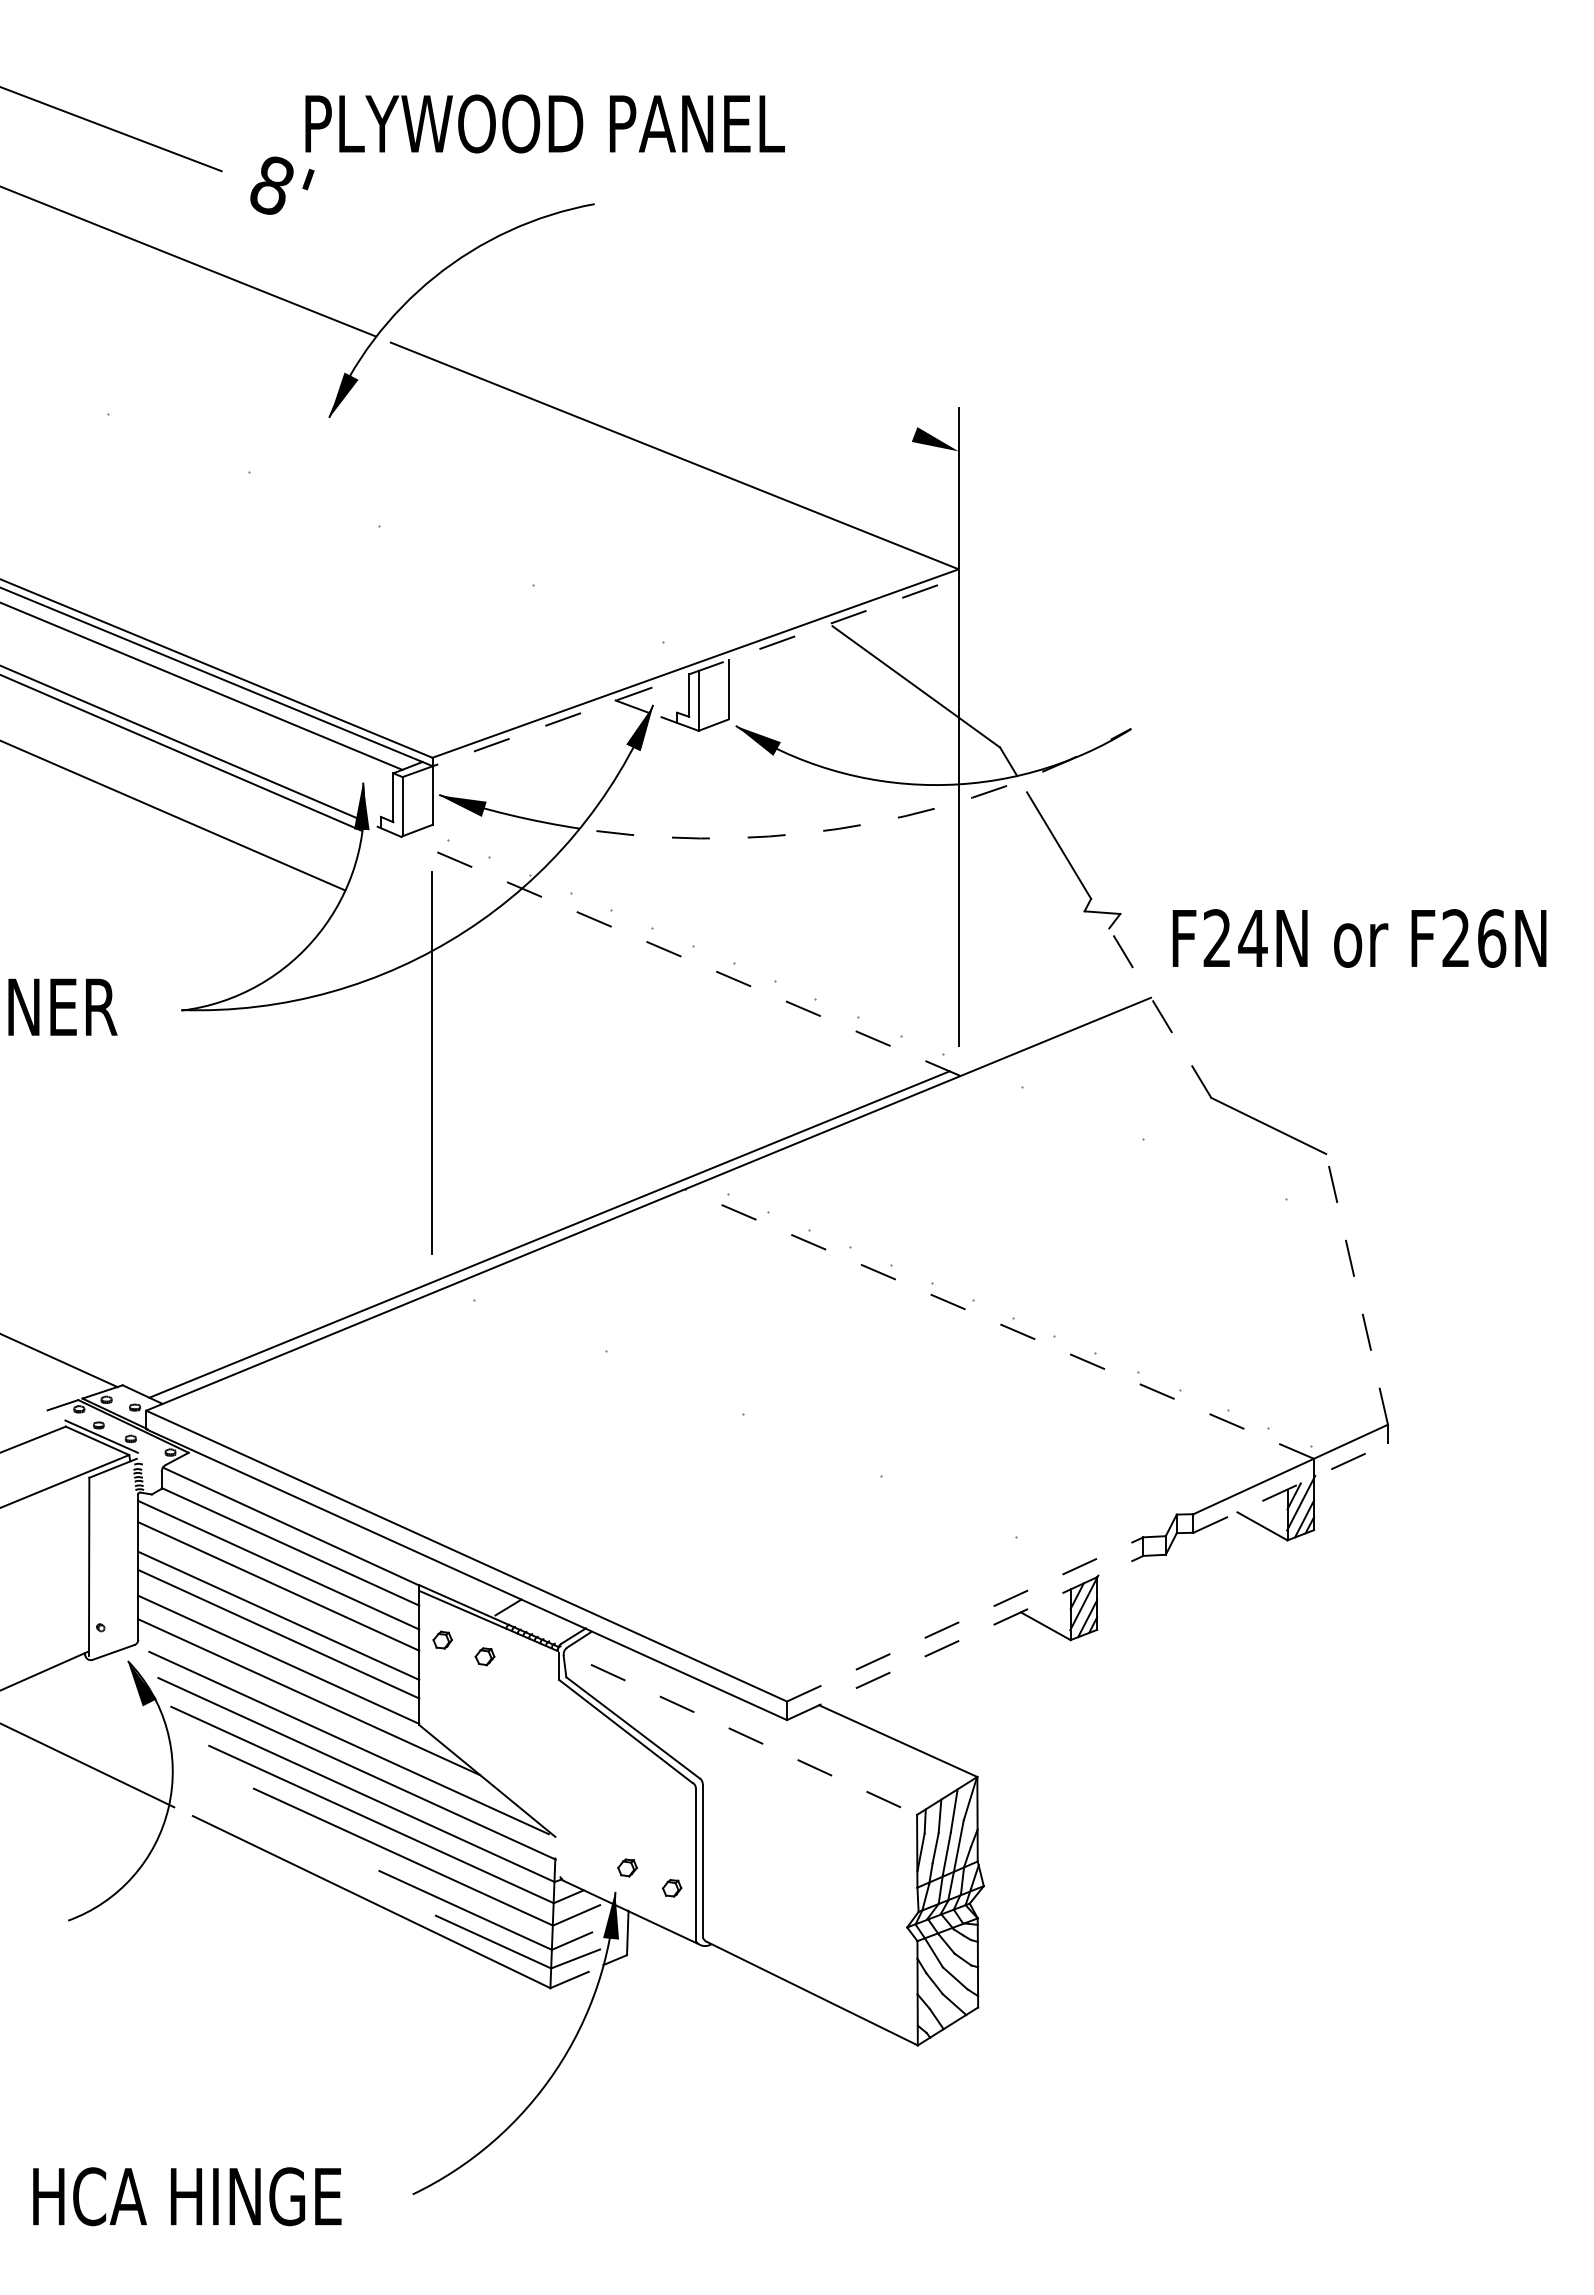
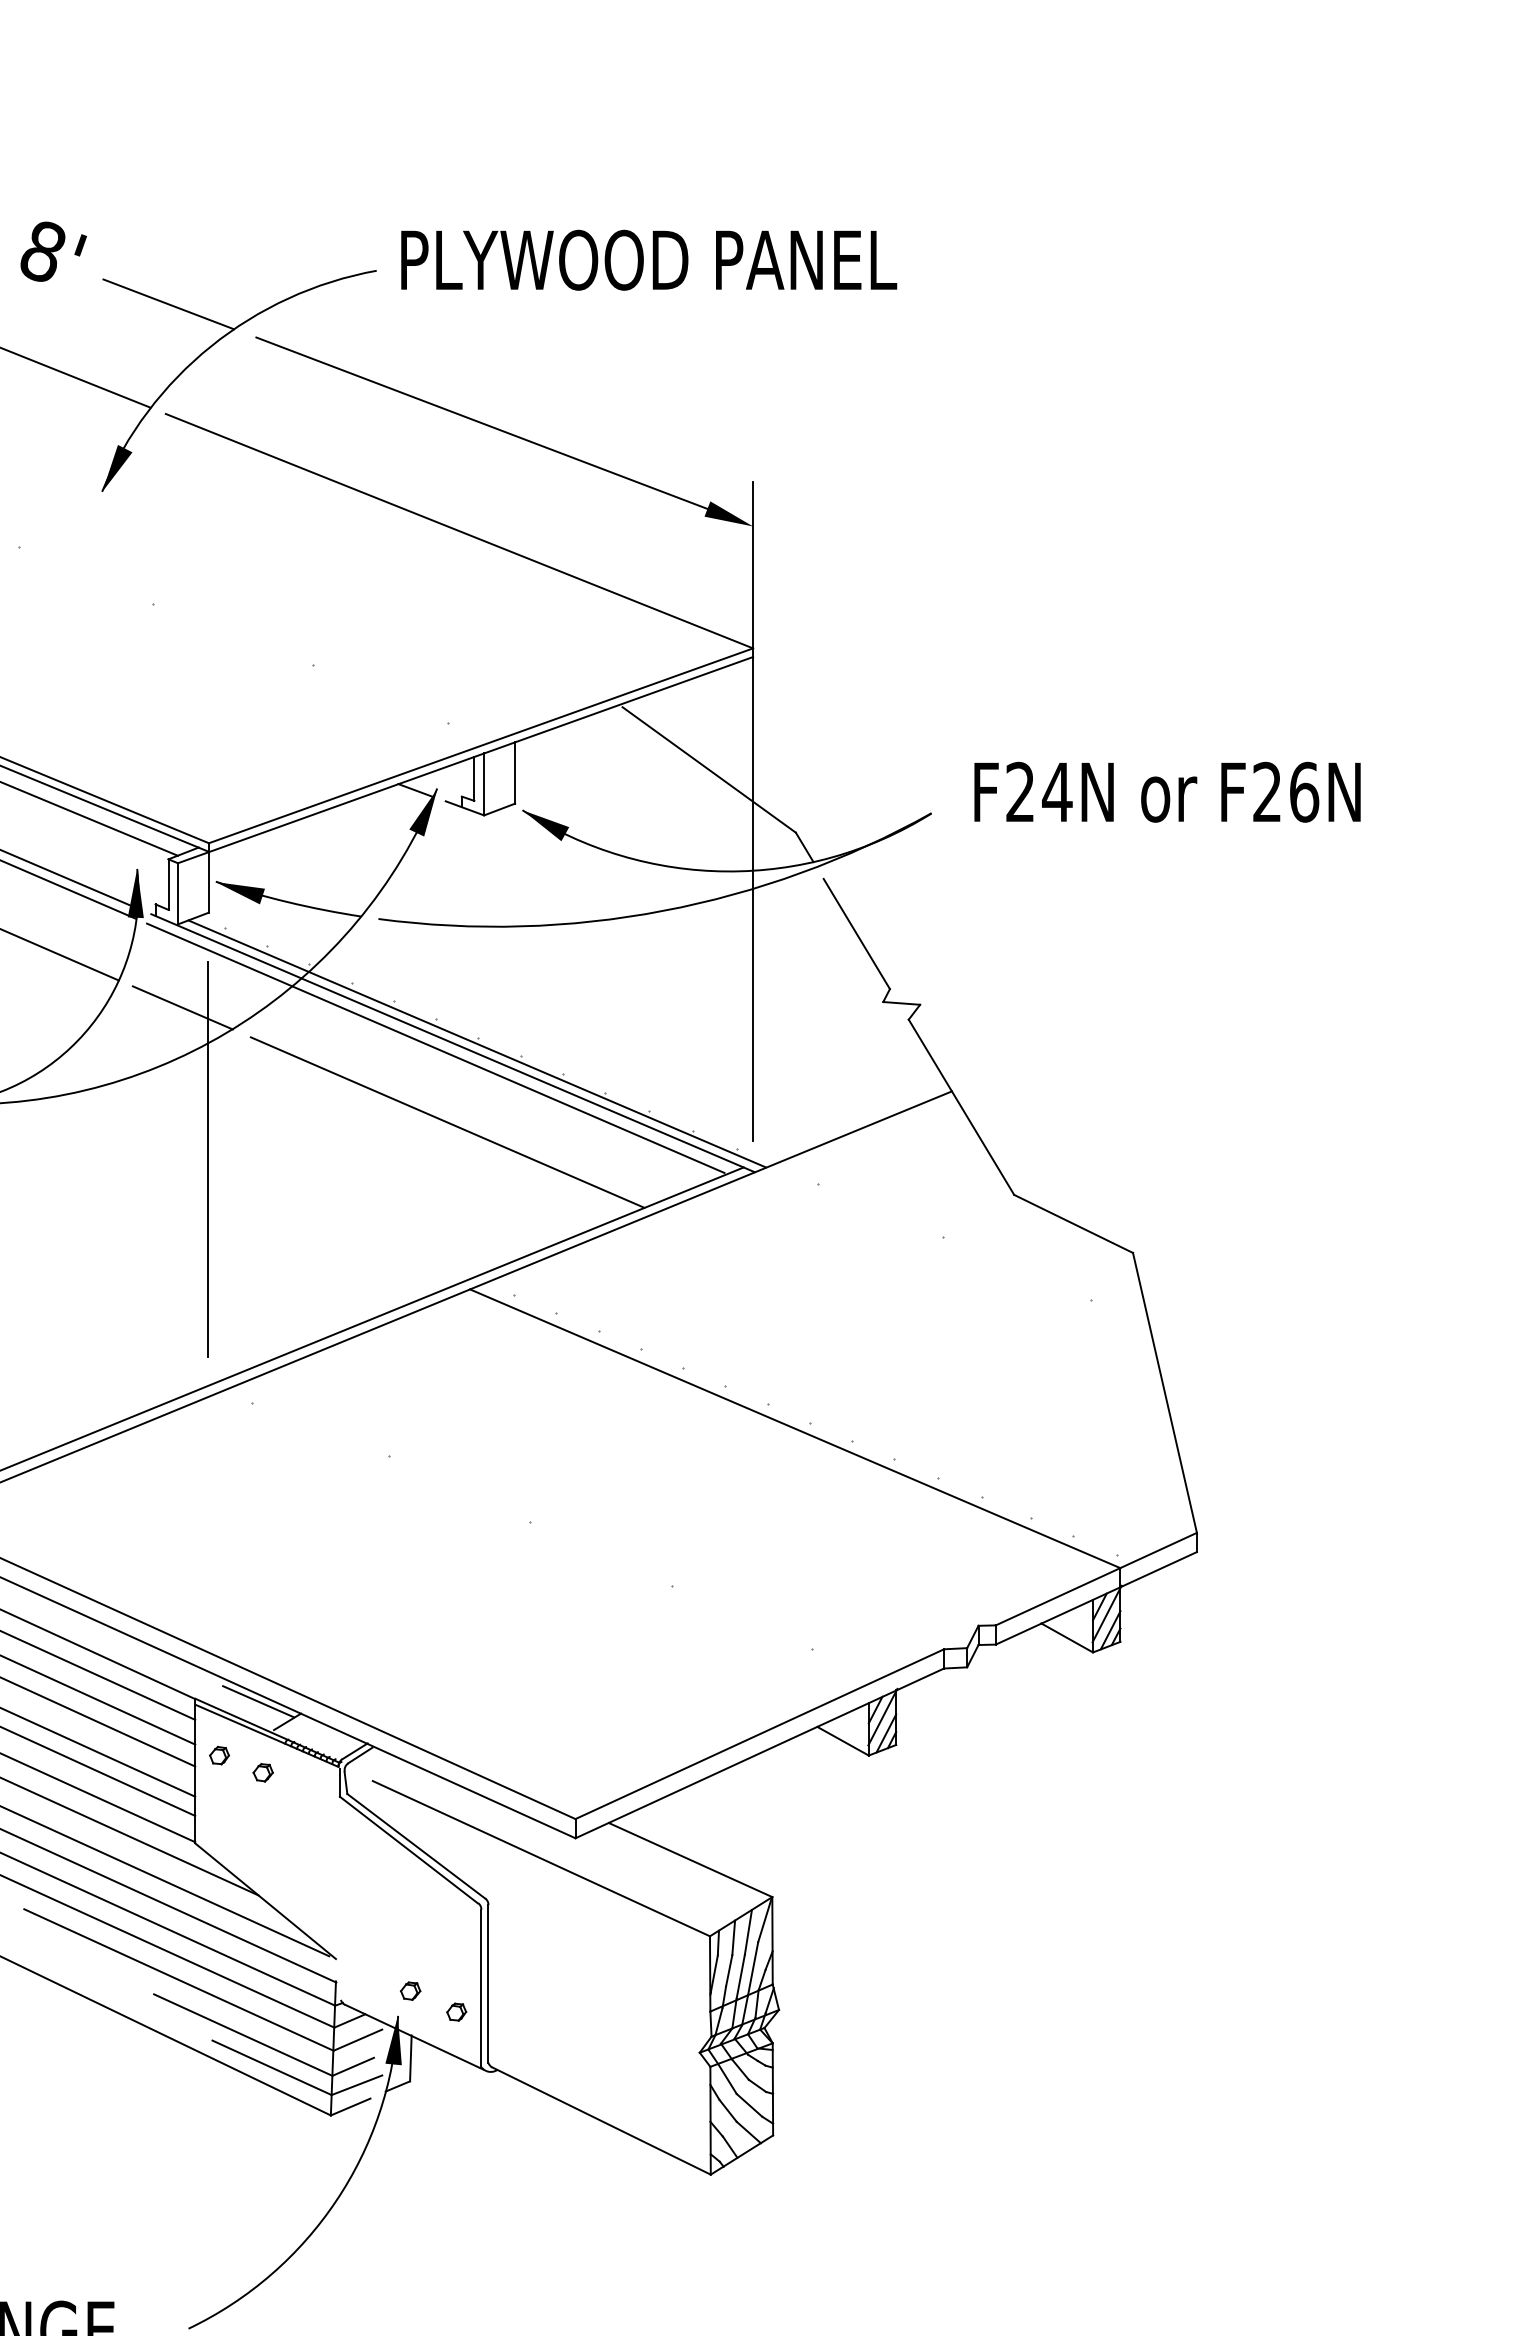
text: (544, 123) -> (648, 259), moved
line: (393, 236) -> (168, 304), added
line: (696, 351) -> (481, 423), added
line: (681, 677) -> (466, 760), dashed -> solid
arc: (872, 823) -> (663, 911), dashed -> solid
line: (406, 916) -> (182, 1007), added
text: (1359, 938) -> (1167, 792), moved
line: (668, 950) -> (452, 1042), dashed -> solid
line: (691, 951) -> (476, 1043), added
line: (651, 955) -> (435, 1047), added
line: (1160, 1013) -> (961, 1107), dashed -> solid
line: (663, 1027) -> (447, 1122), added
line: (1357, 1289) -> (1165, 1393), dashed -> solid
line: (999, 1323) -> (795, 1428), dashed -> solid
line: (1291, 1487) -> (1097, 1597), dashed -> solid
line: (480, 1587) -> (258, 1701), added
line: (965, 1619) -> (760, 1734), dashed -> solid
line: (965, 1637) -> (760, 1752), dashed -> solid
line: (754, 1740) -> (541, 1859), dashed -> solid

